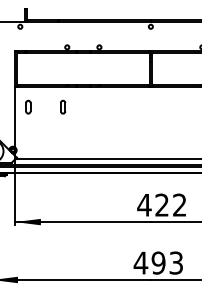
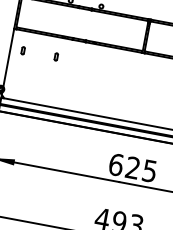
part: (28, 106) -> (23, 50), size x0.6
part: (63, 106) -> (56, 56), size x0.6
text: (161, 204) -> (132, 167), 422 -> 625

